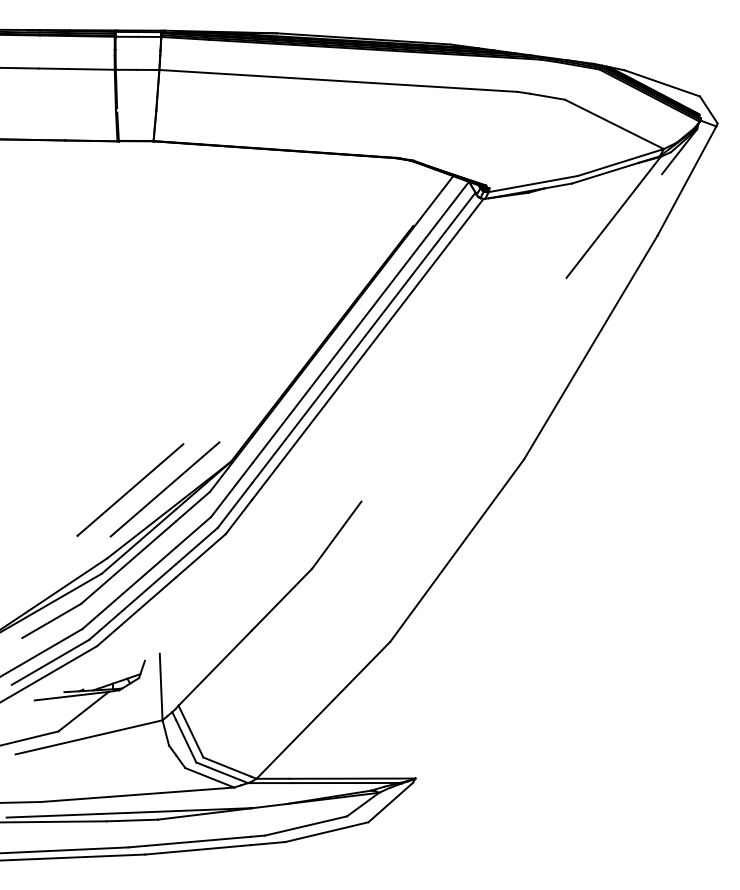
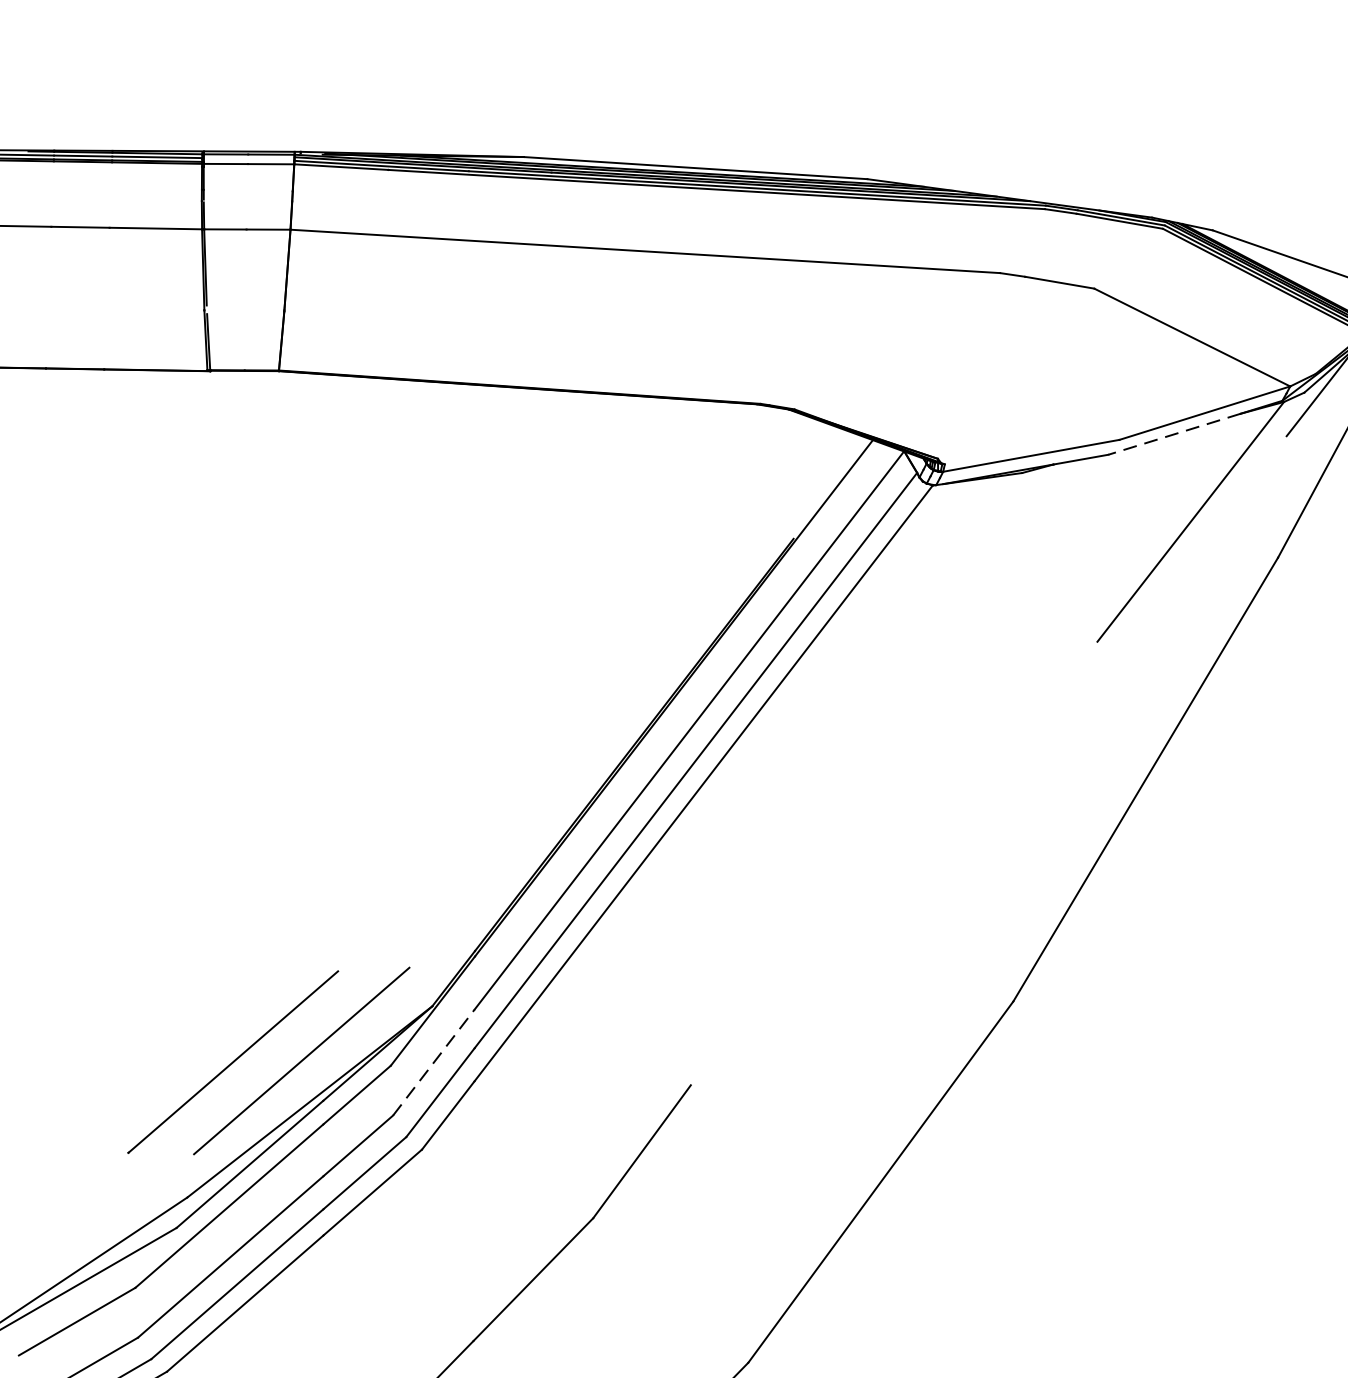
line: (605, 173) -> (1174, 434), solid -> dashed
line: (231, 490) -> (433, 1063), solid -> dashed

